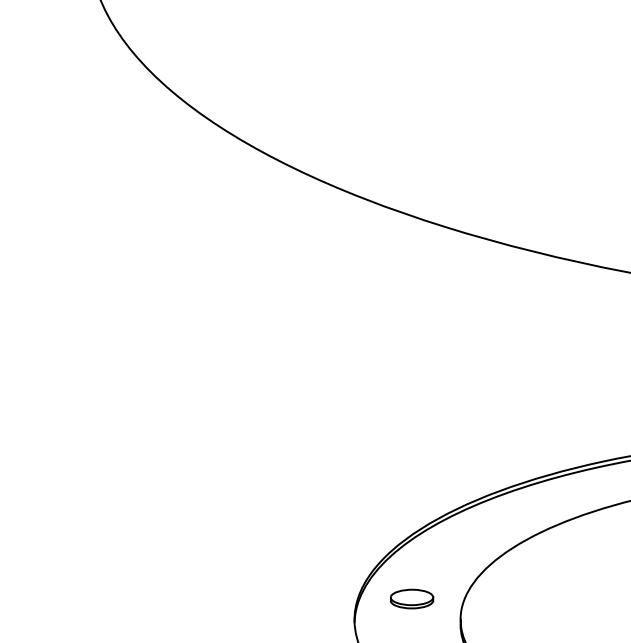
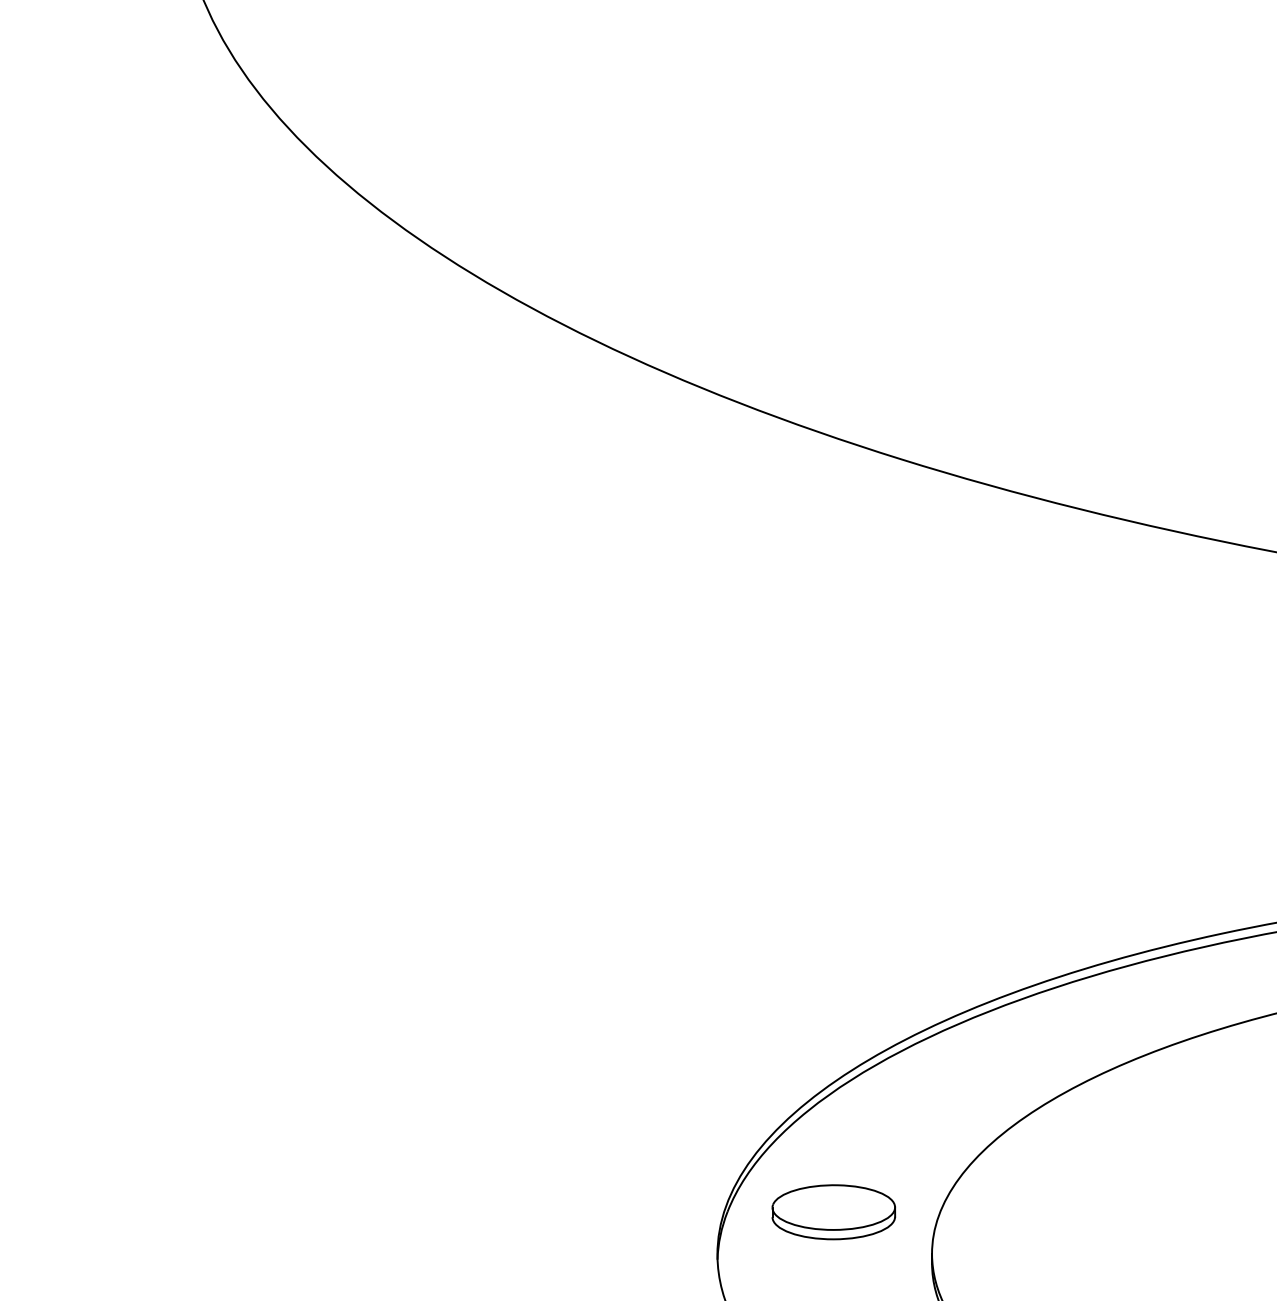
part: (411, 598) -> (832, 1211), size x1.43

